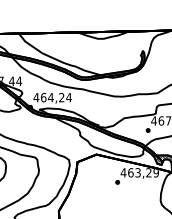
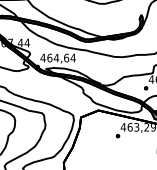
text: (61, 97) -> (66, 57), 464,24 -> 464,64

